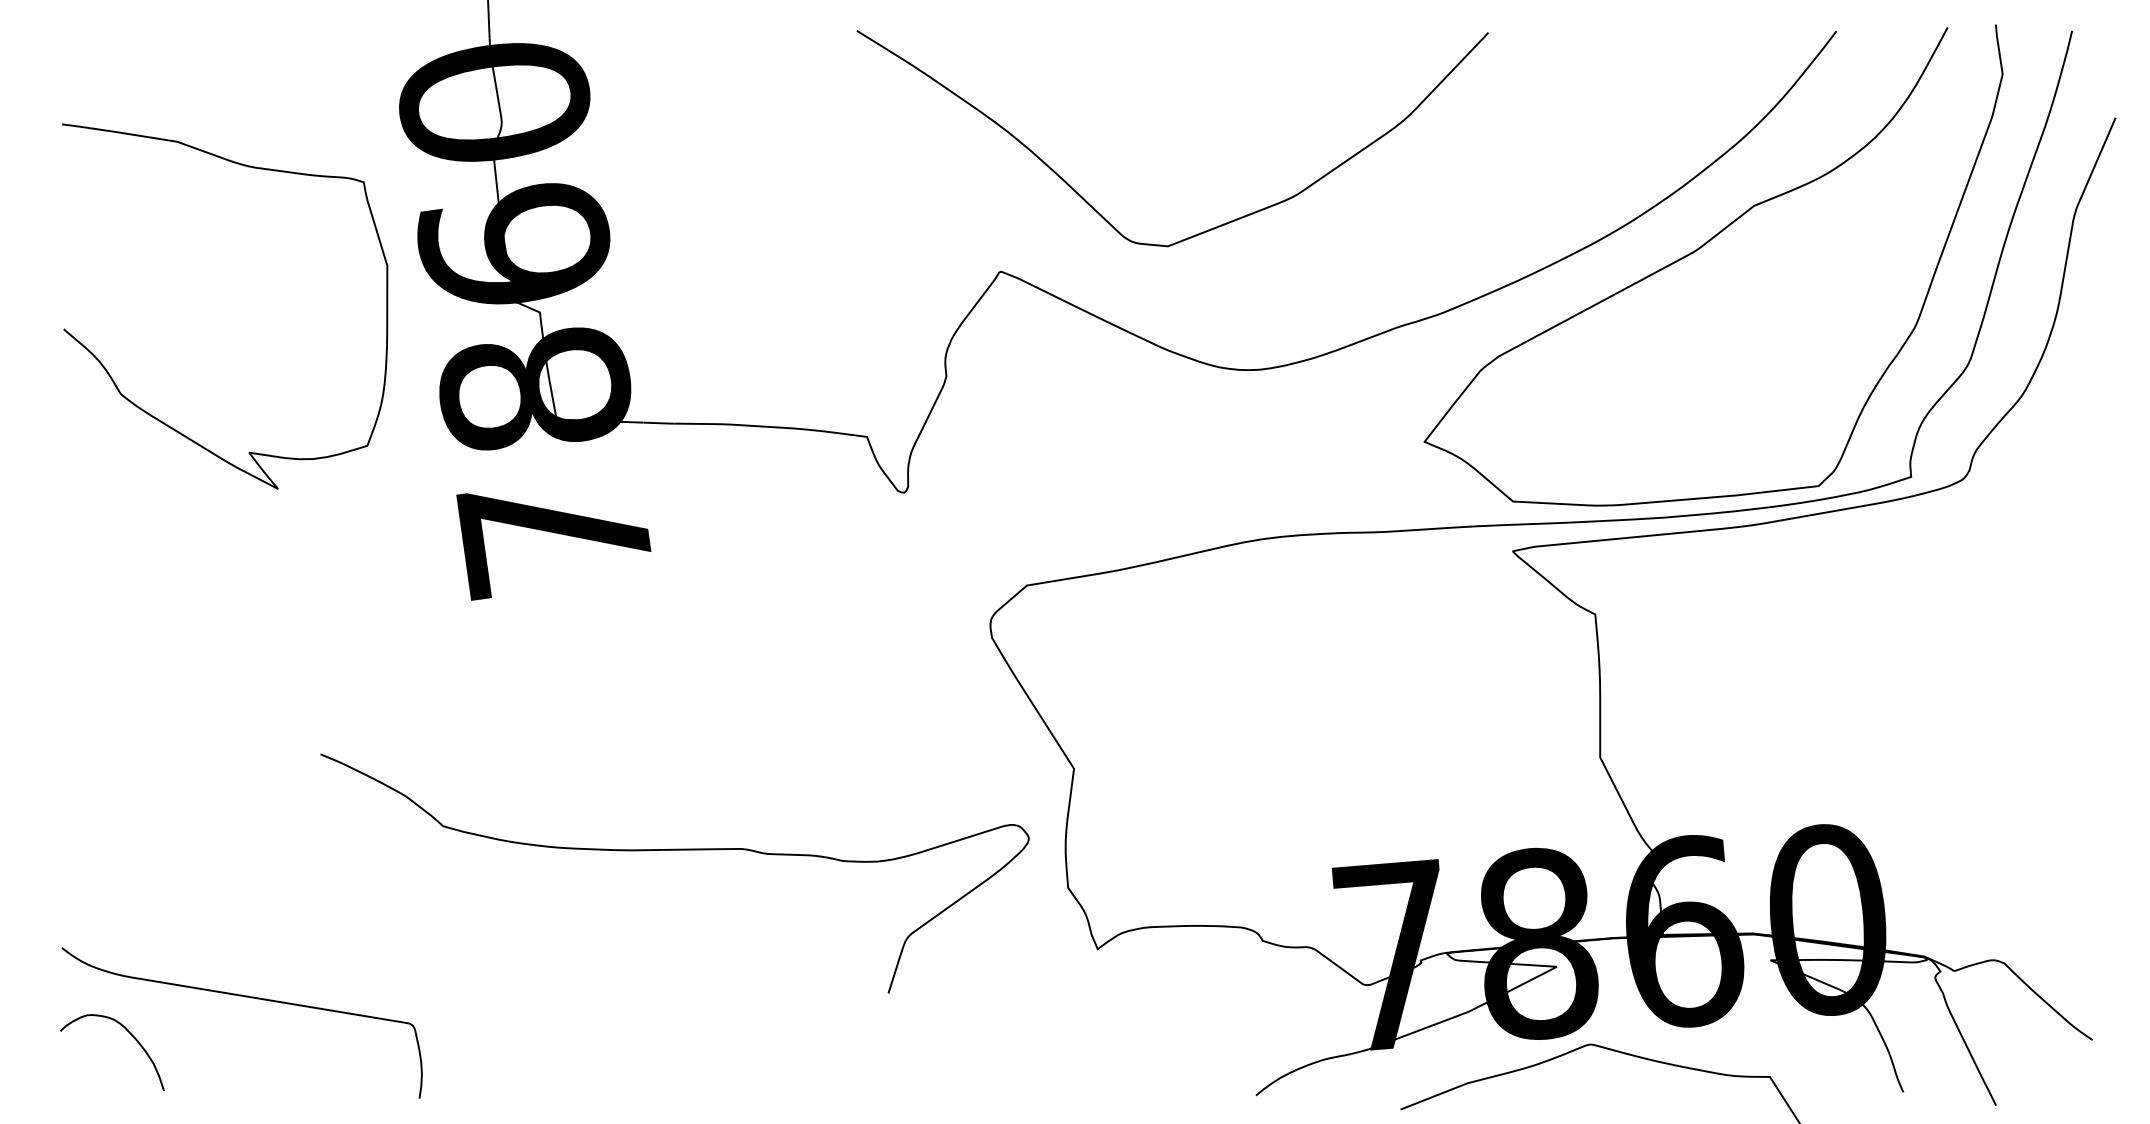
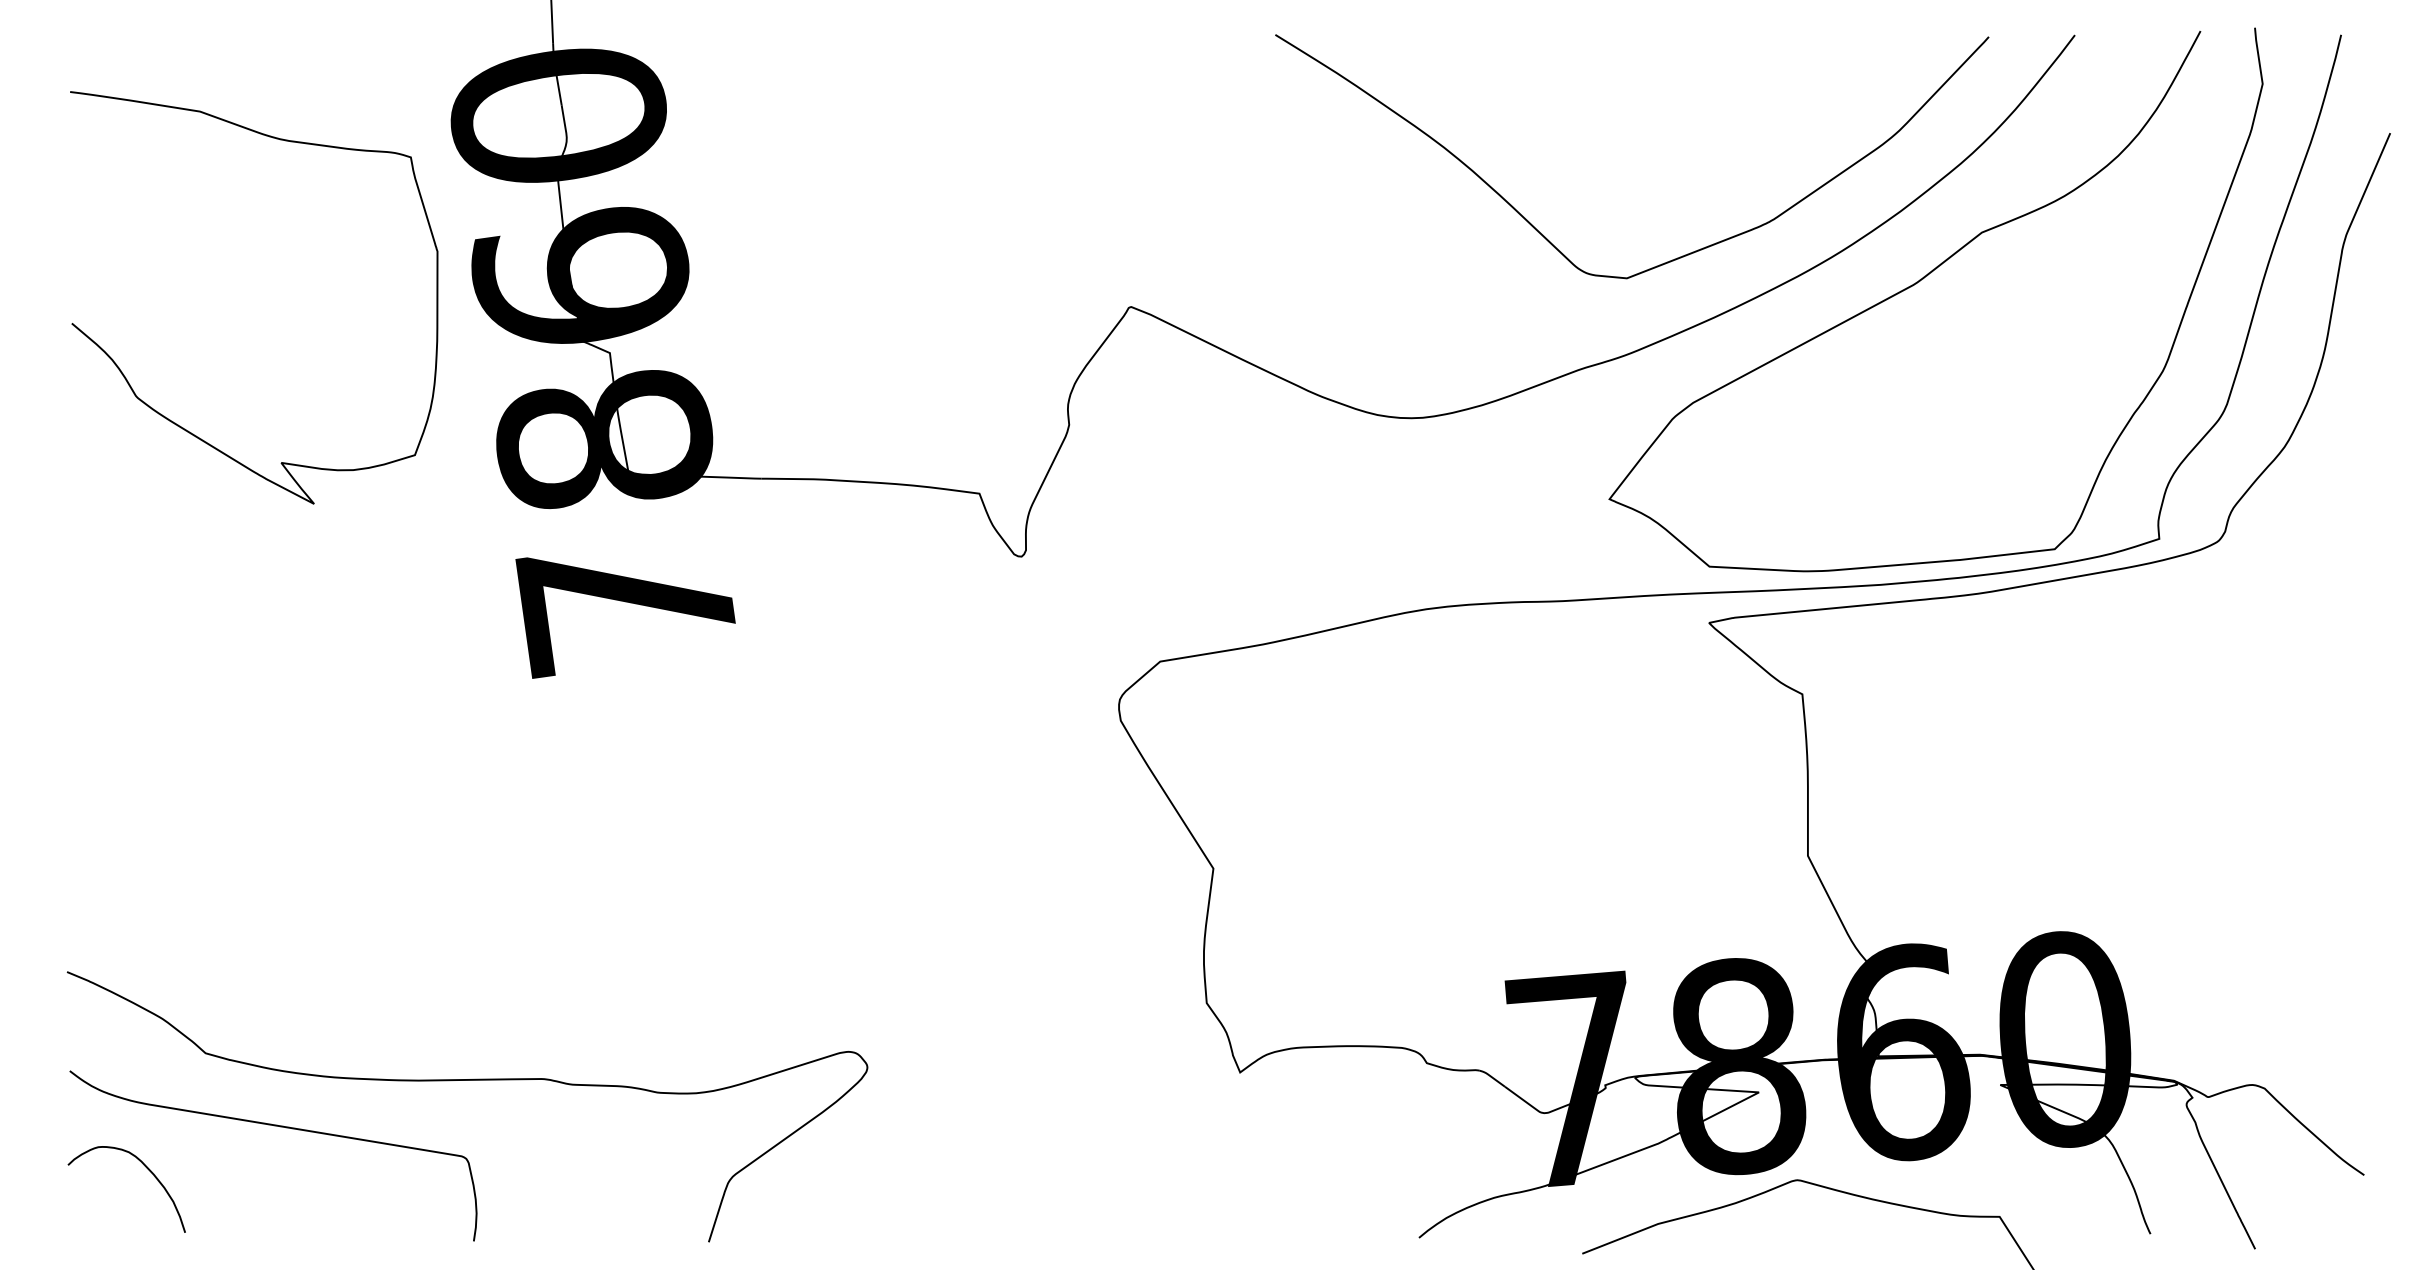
curve: (1210, 228) -> (1674, 258), moved
curve: (153, 415) -> (173, 420), moved
curve: (674, 850) -> (467, 1080), moved

